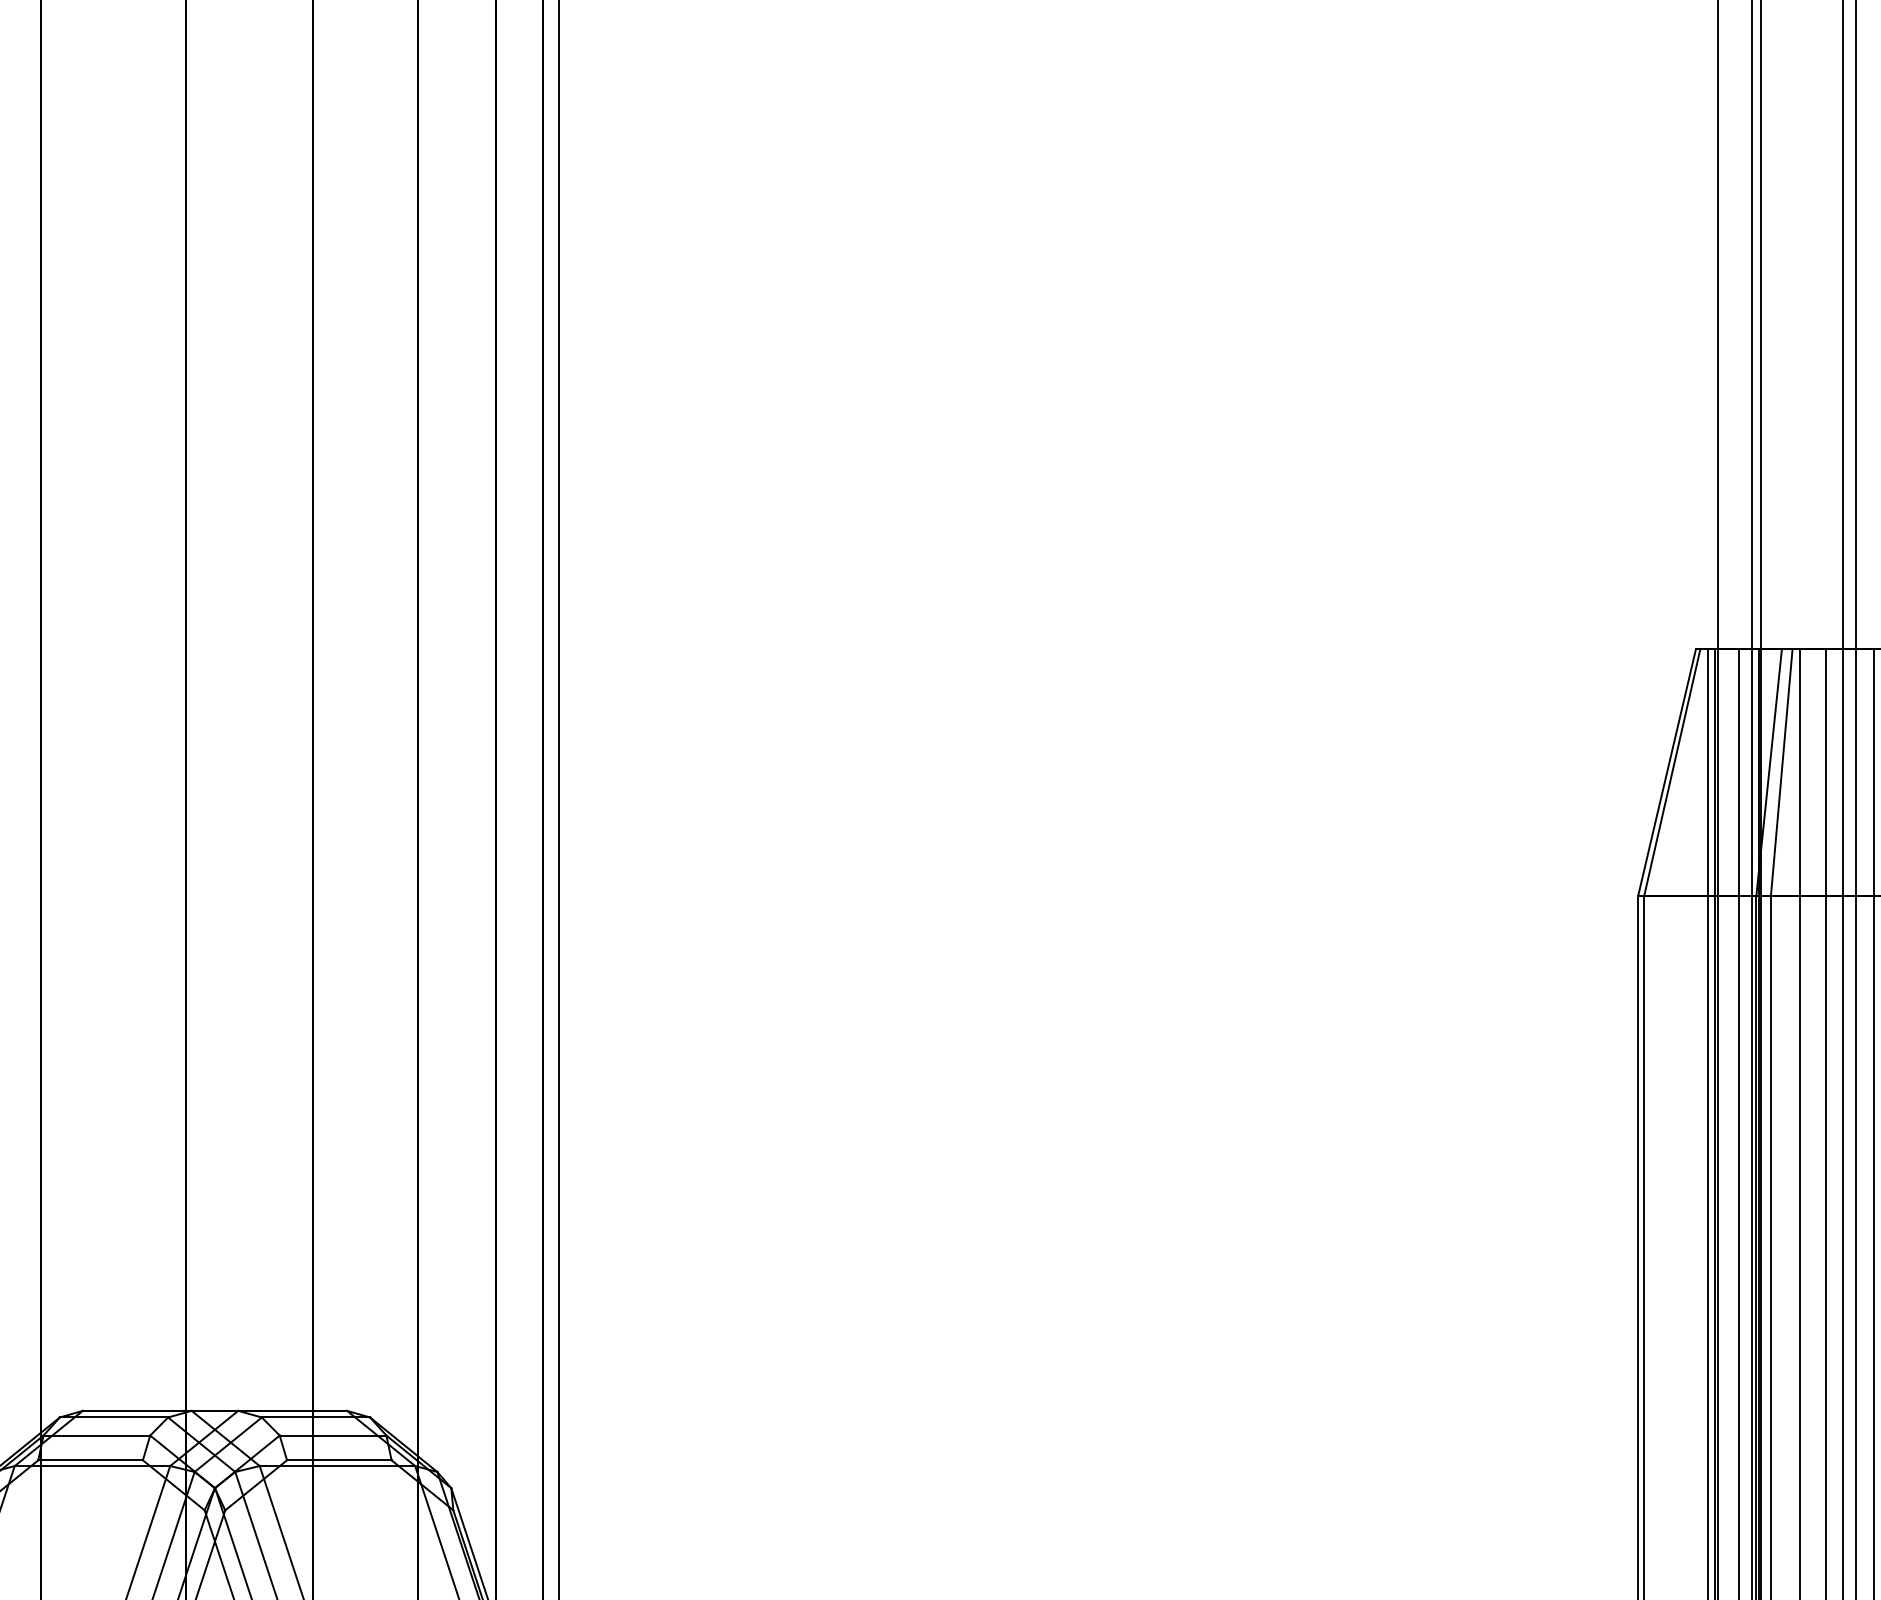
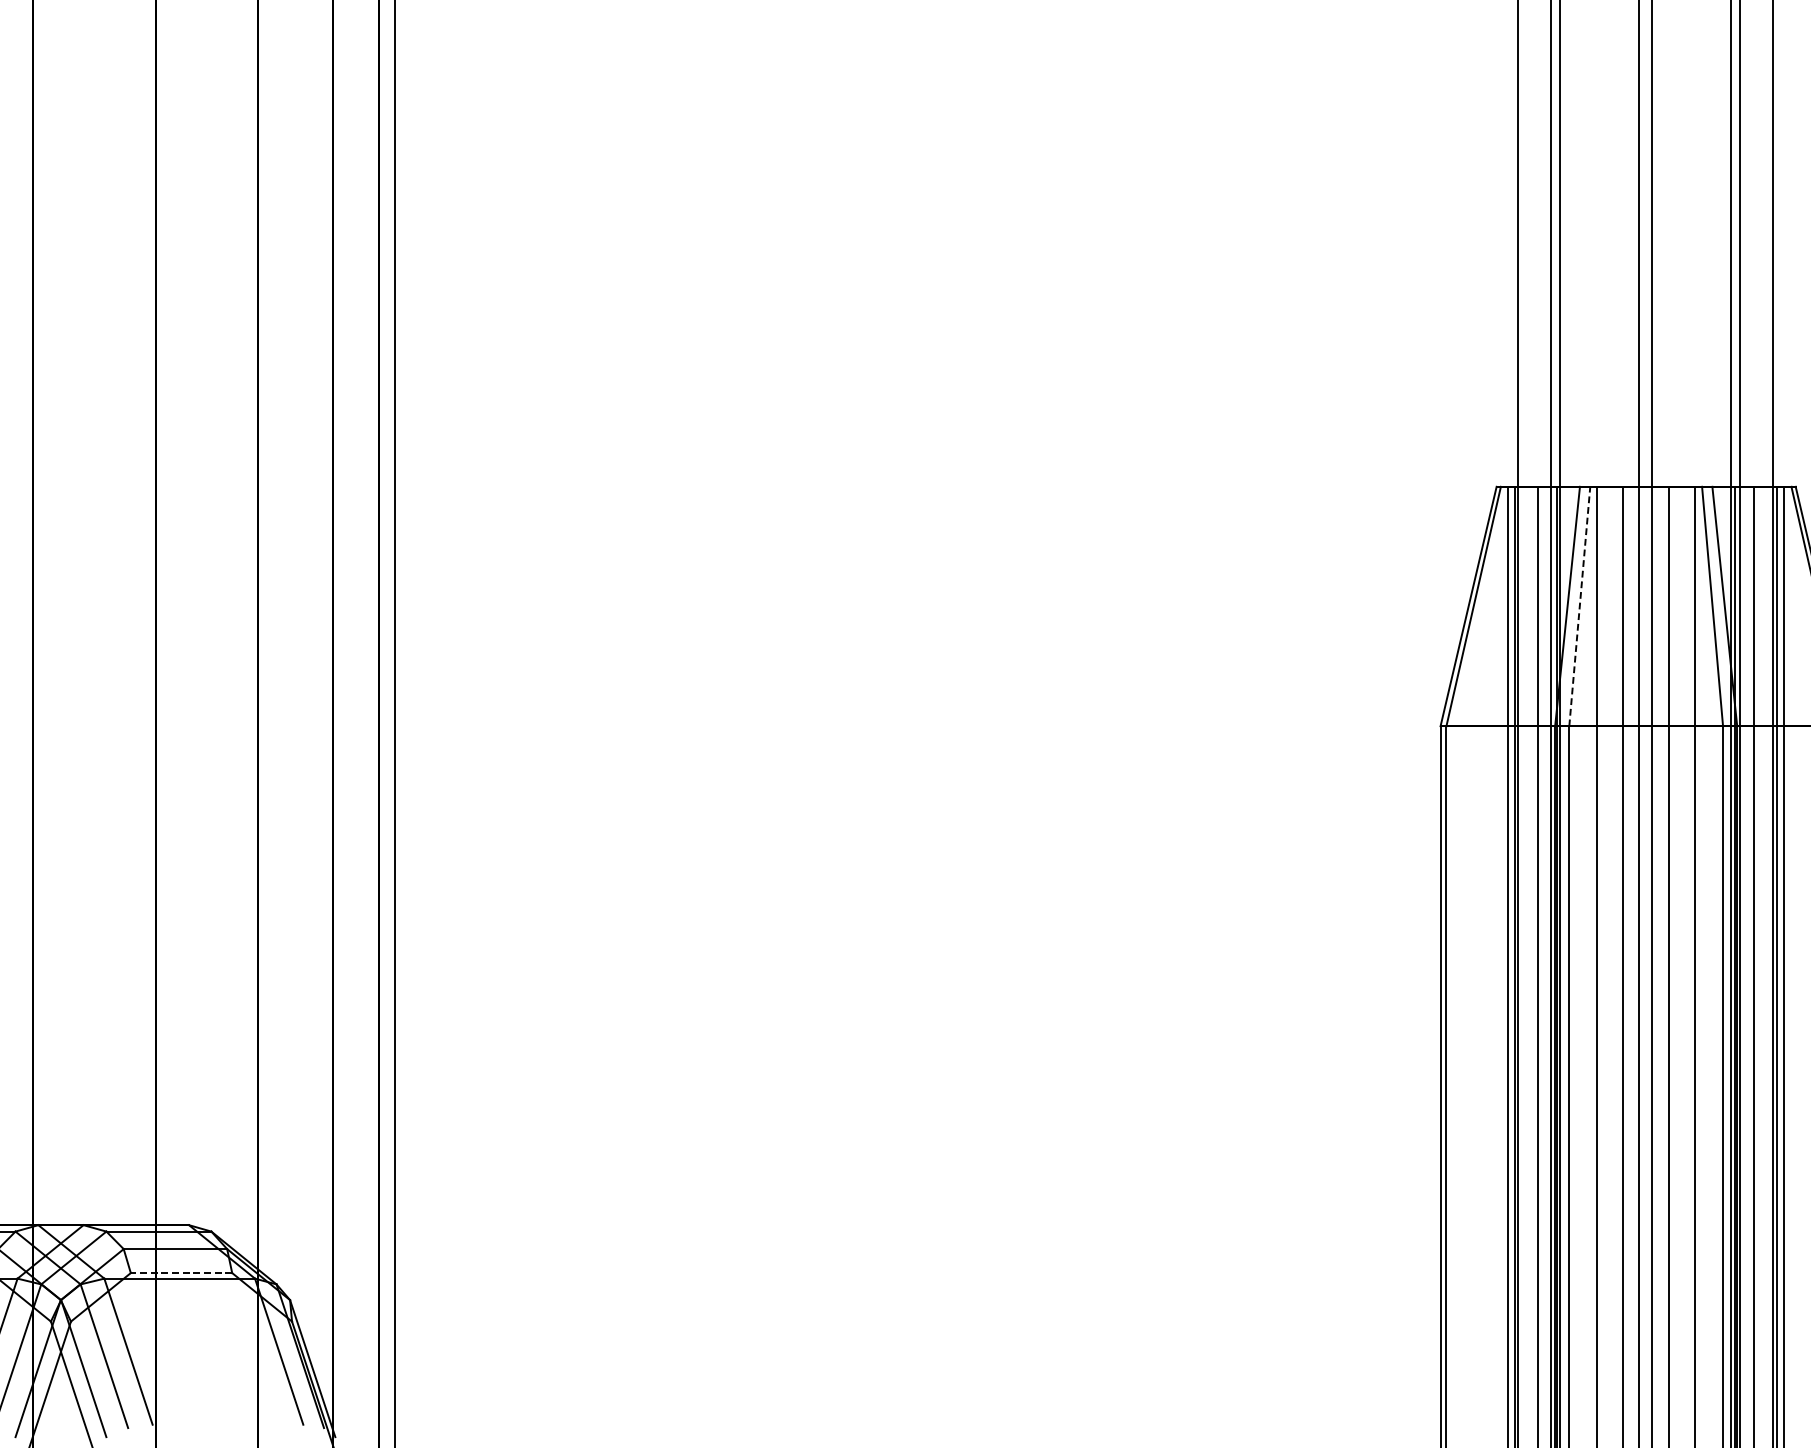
line: (1781, 772) -> (1579, 606), solid -> dashed
line: (338, 1460) -> (180, 1273), solid -> dashed

